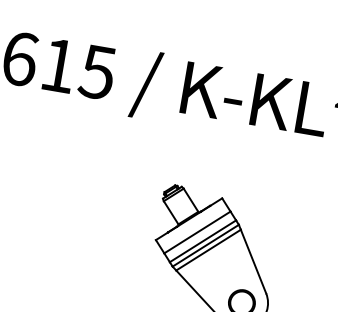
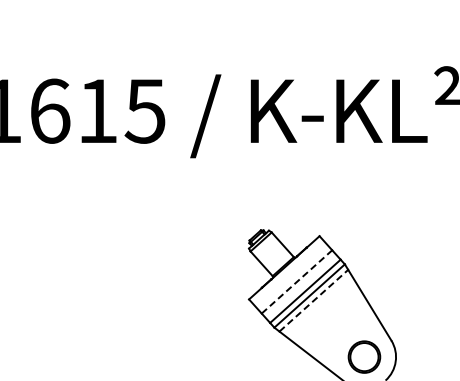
line: (197, 232) -> (297, 281), solid -> dashed
line: (209, 250) -> (314, 300), solid -> dashed

